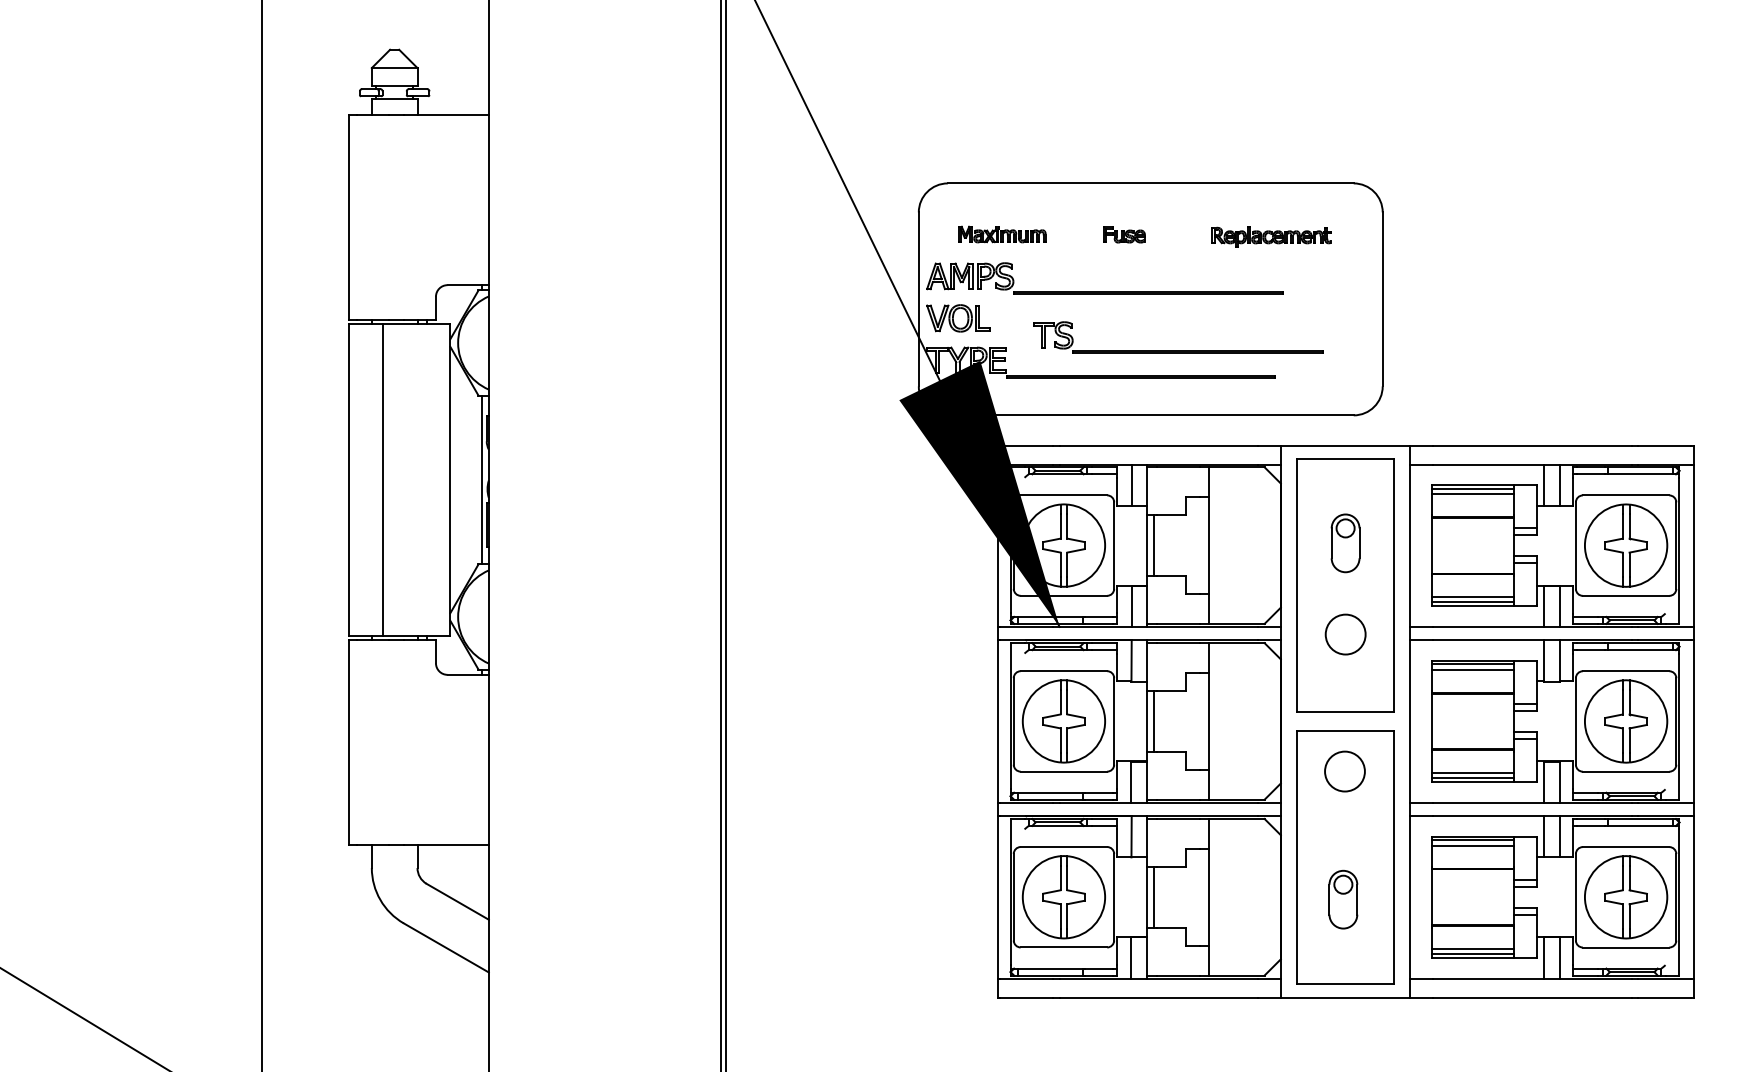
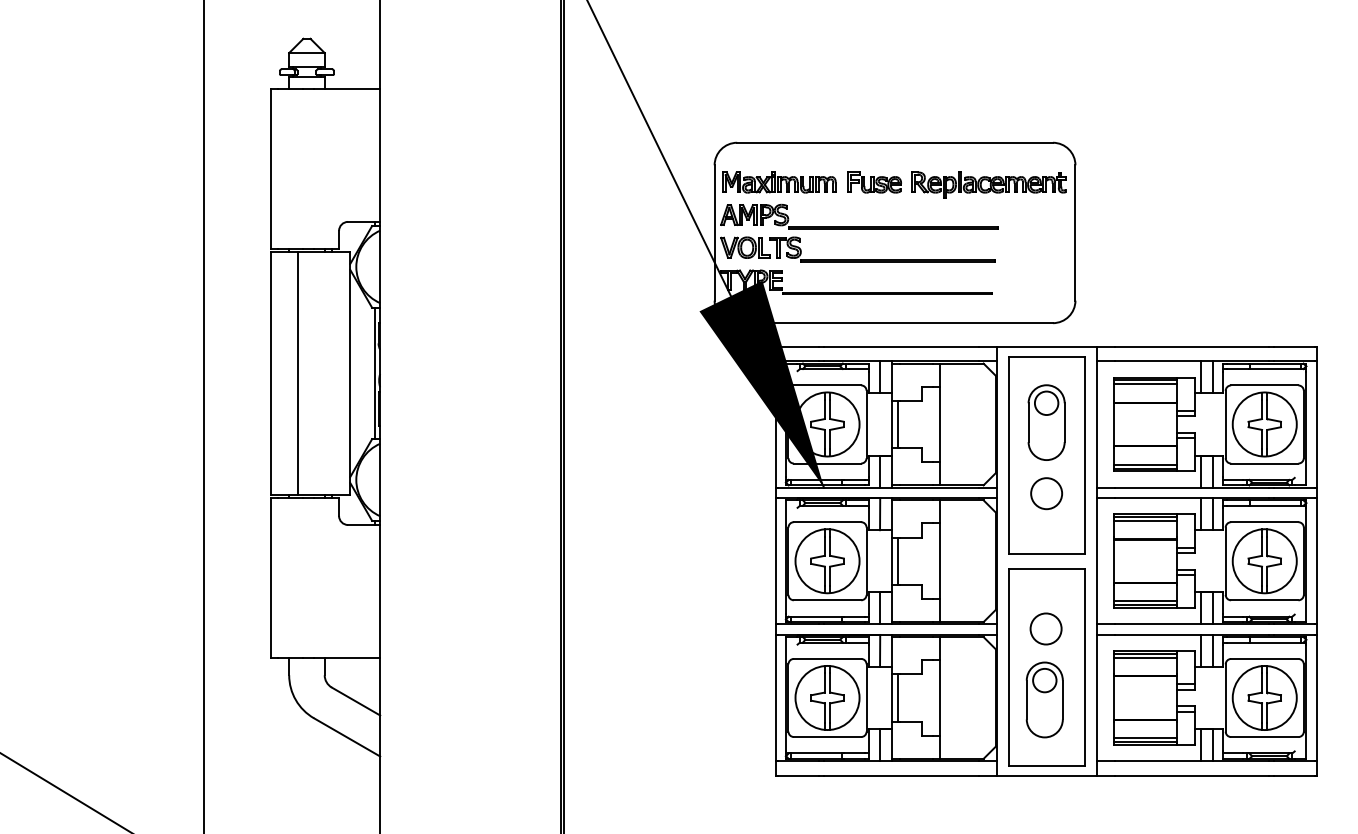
part: (1002, 234) -> (779, 182), size x1.67
part: (1124, 234) -> (874, 182), size x1.67
part: (1271, 236) -> (988, 184), size x1.67
part: (1178, 350) -> (883, 259), moved
part: (1345, 543) -> (1046, 422), size x1.67
circle: (1344, 771) -> (1045, 628), moved
part: (1343, 899) -> (1044, 699), size x1.67

